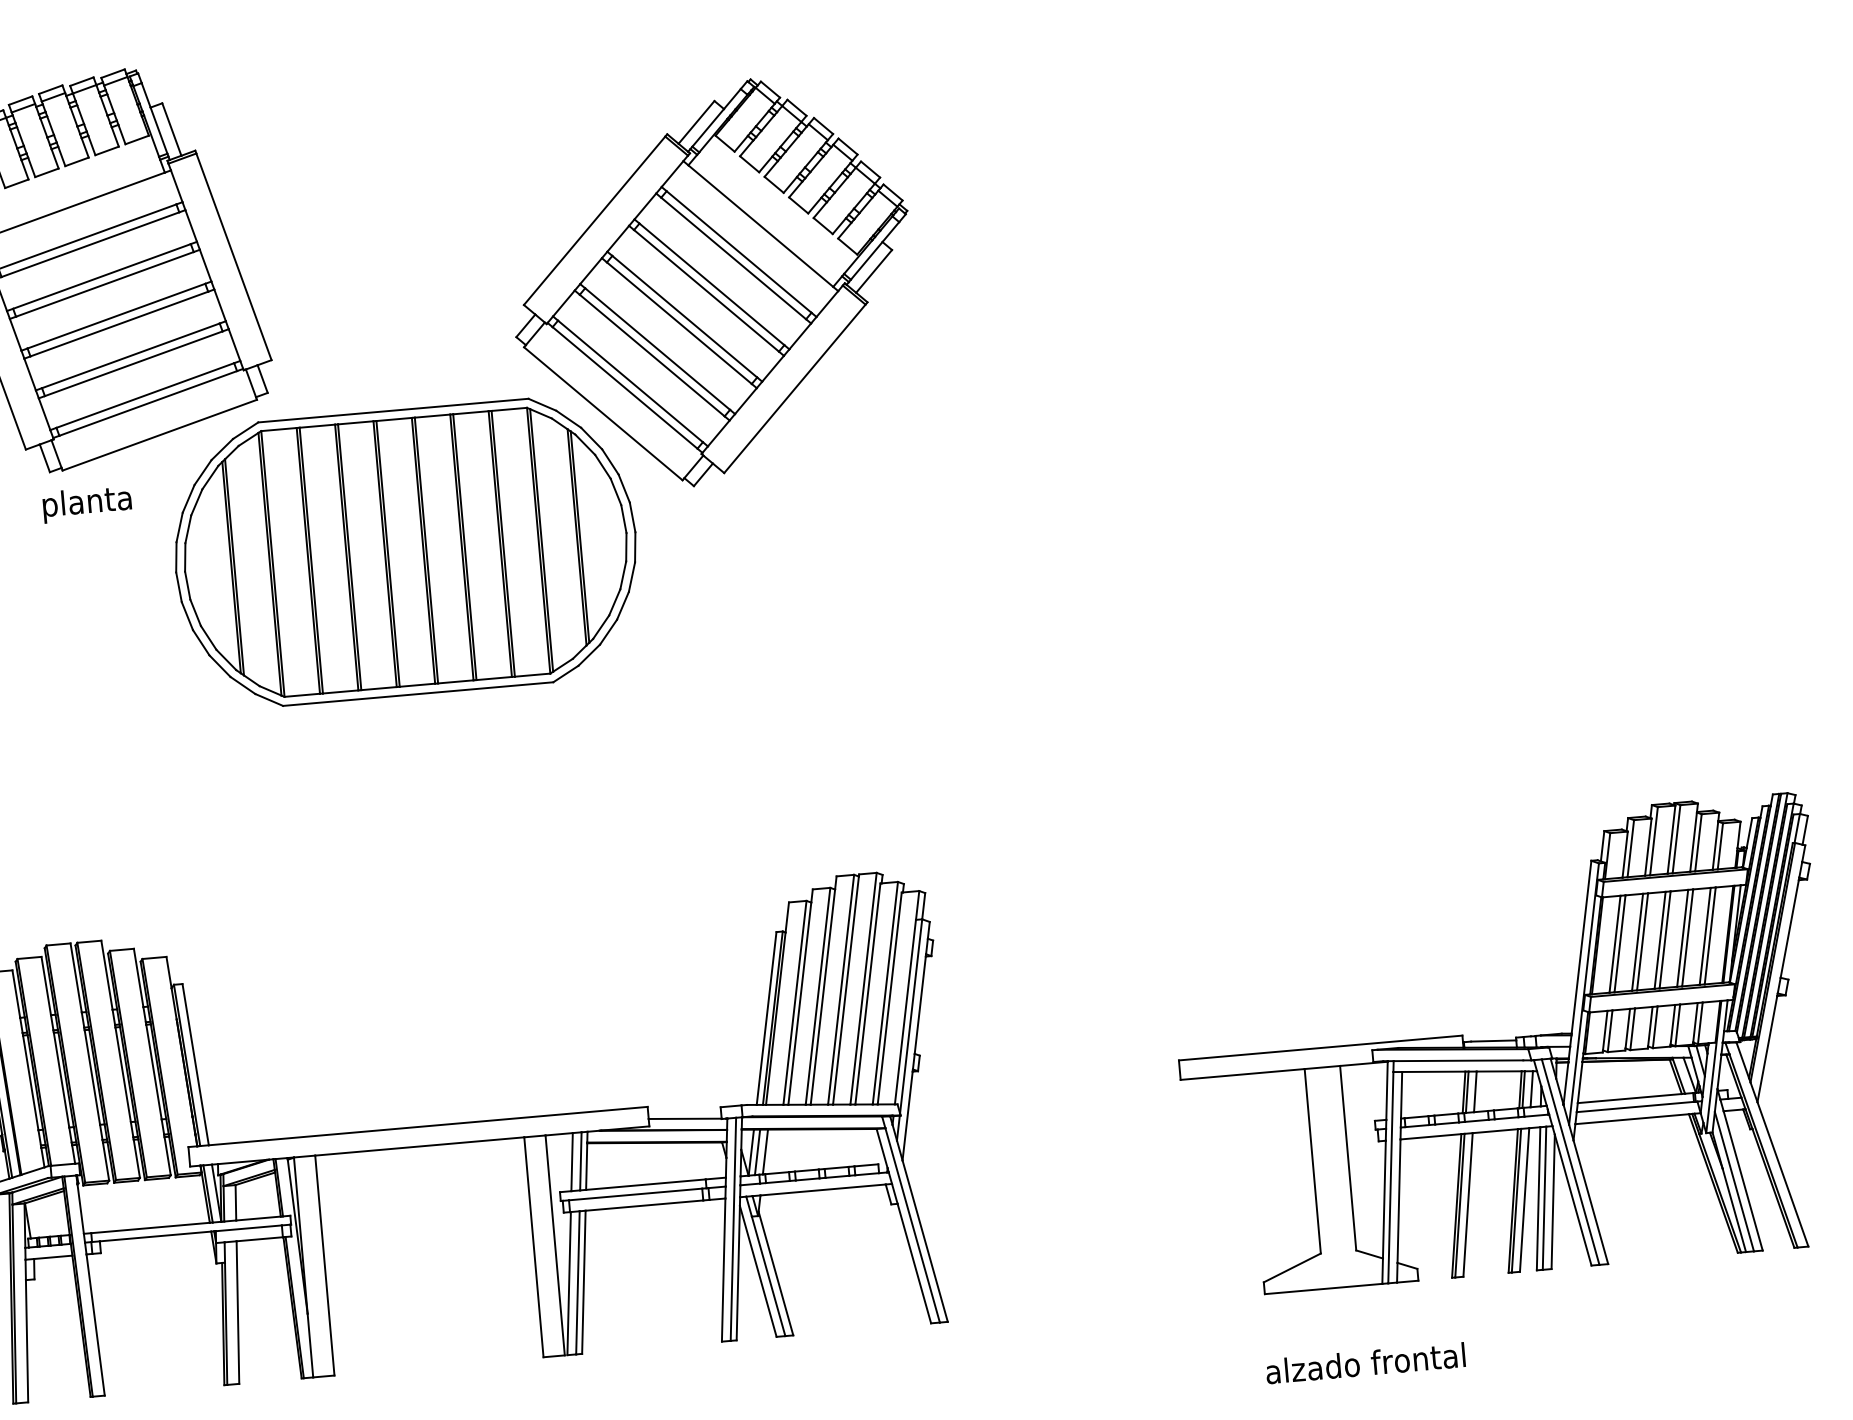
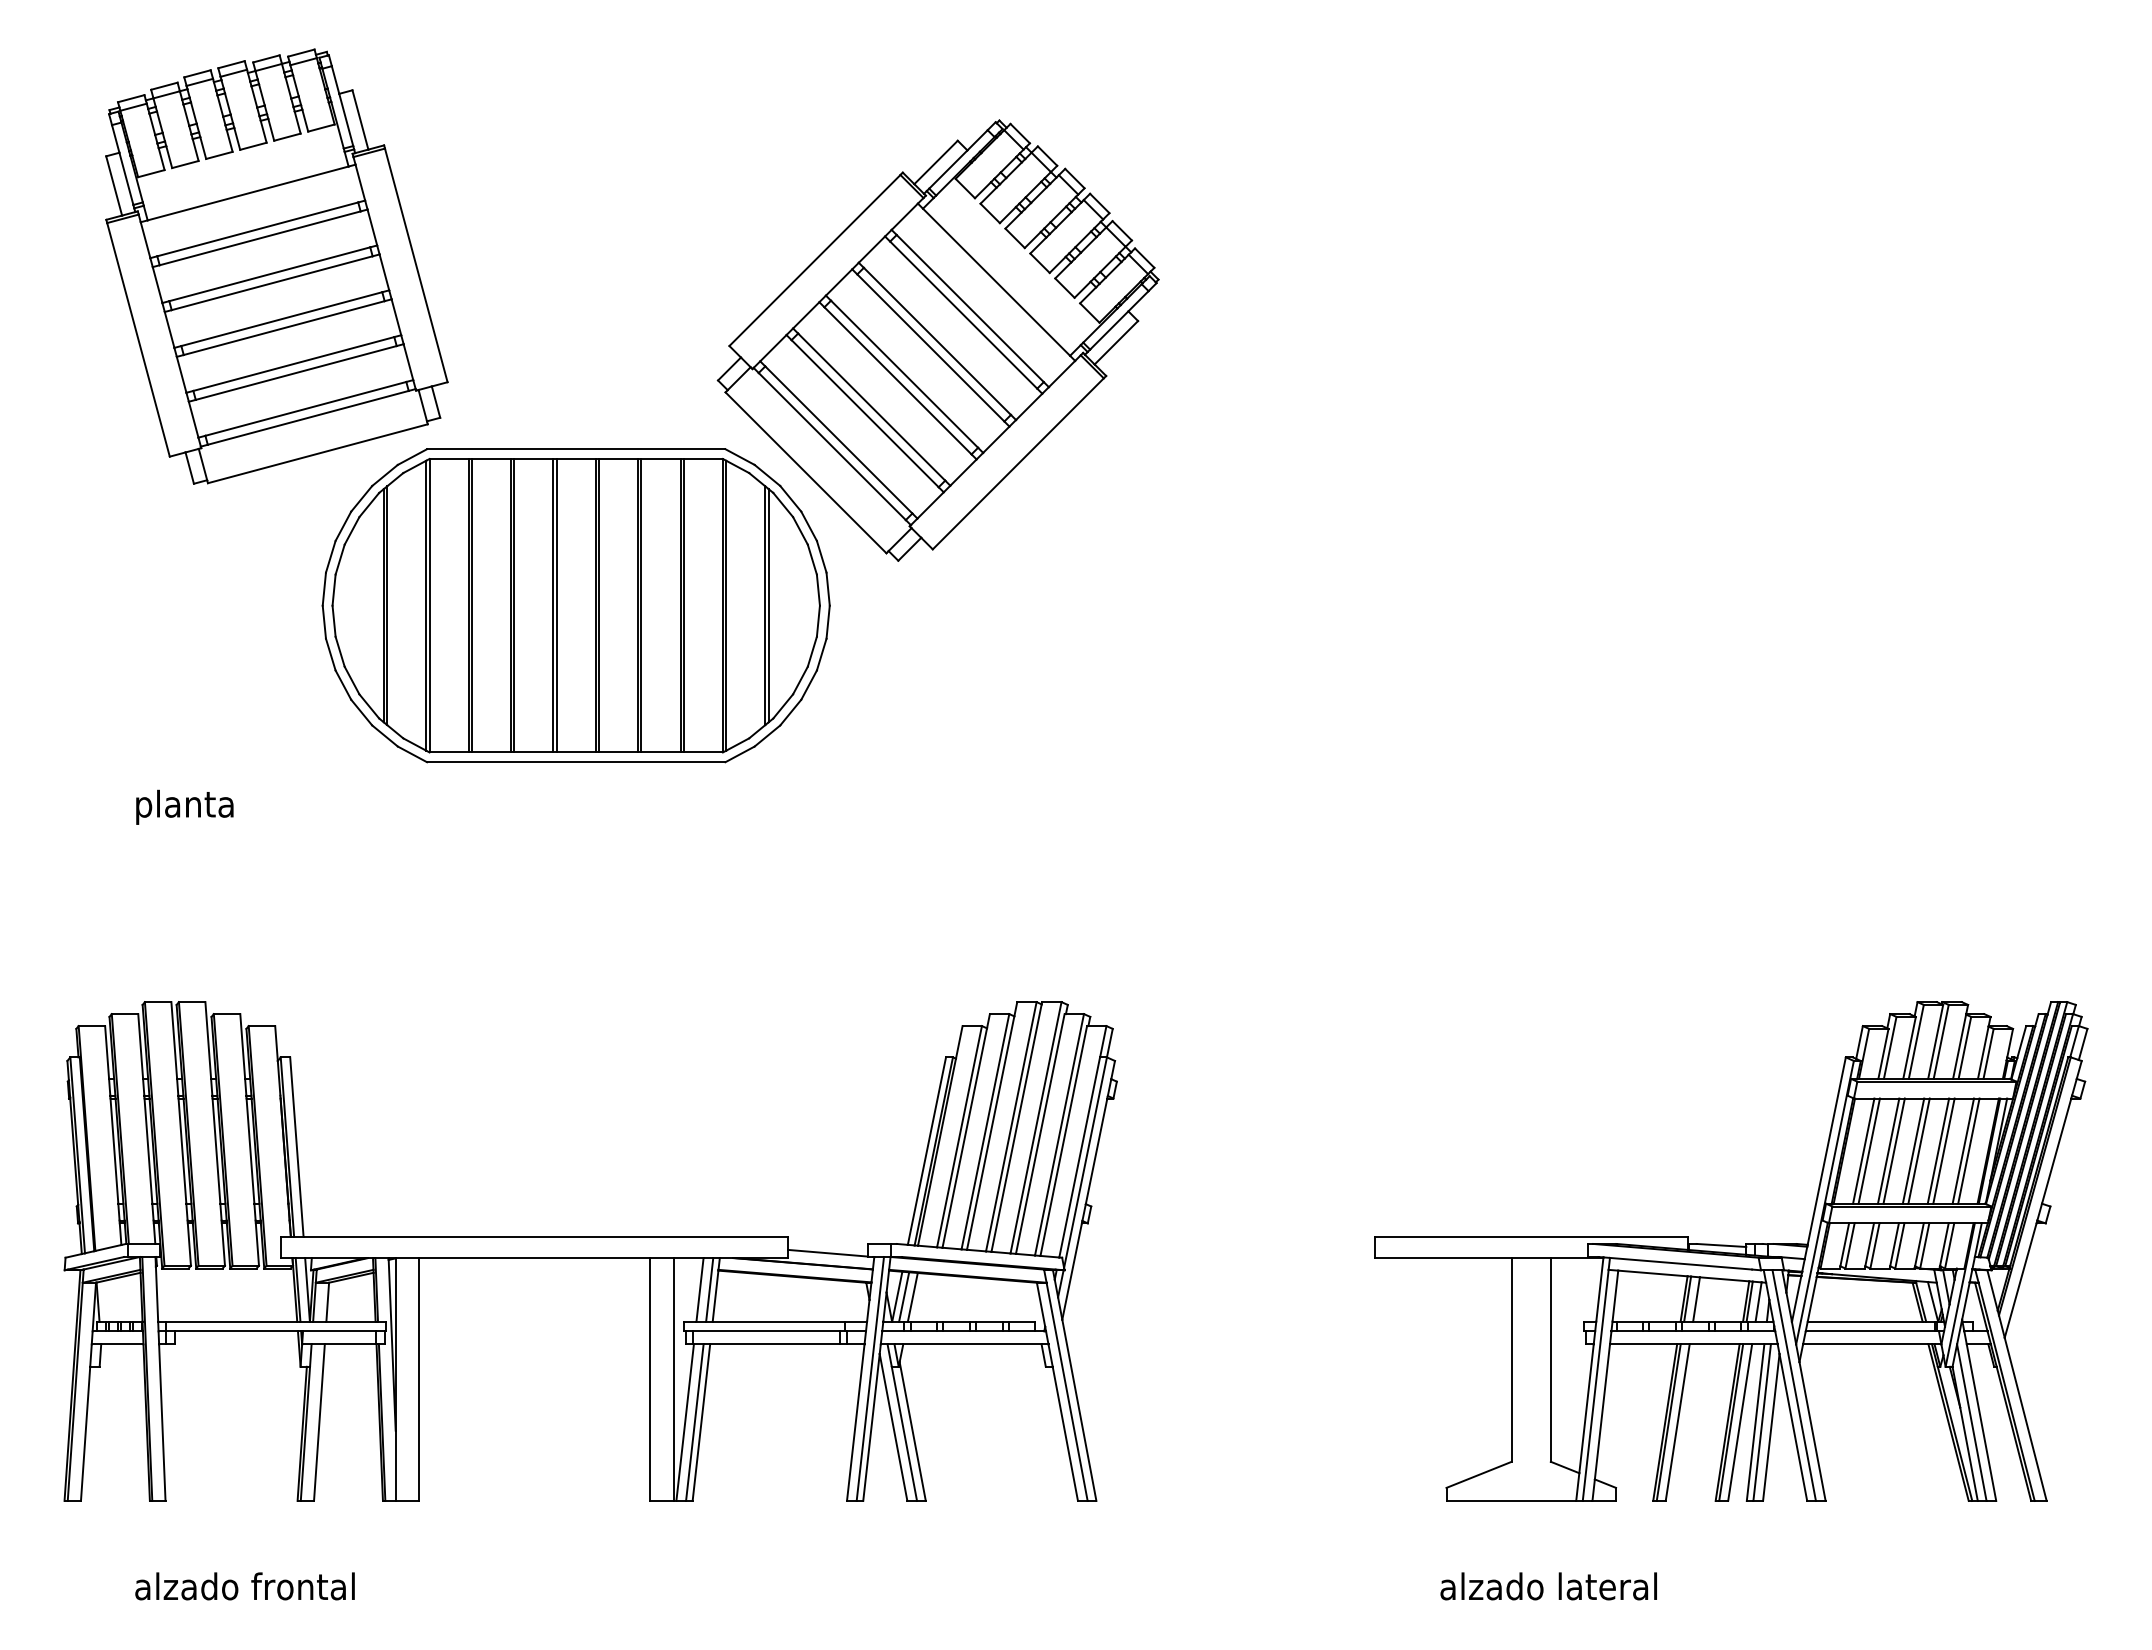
text: (86, 503) -> (184, 806), moved
text: (1417, 1358) -> (1607, 1586), alzado frontal -> alzado lateral

